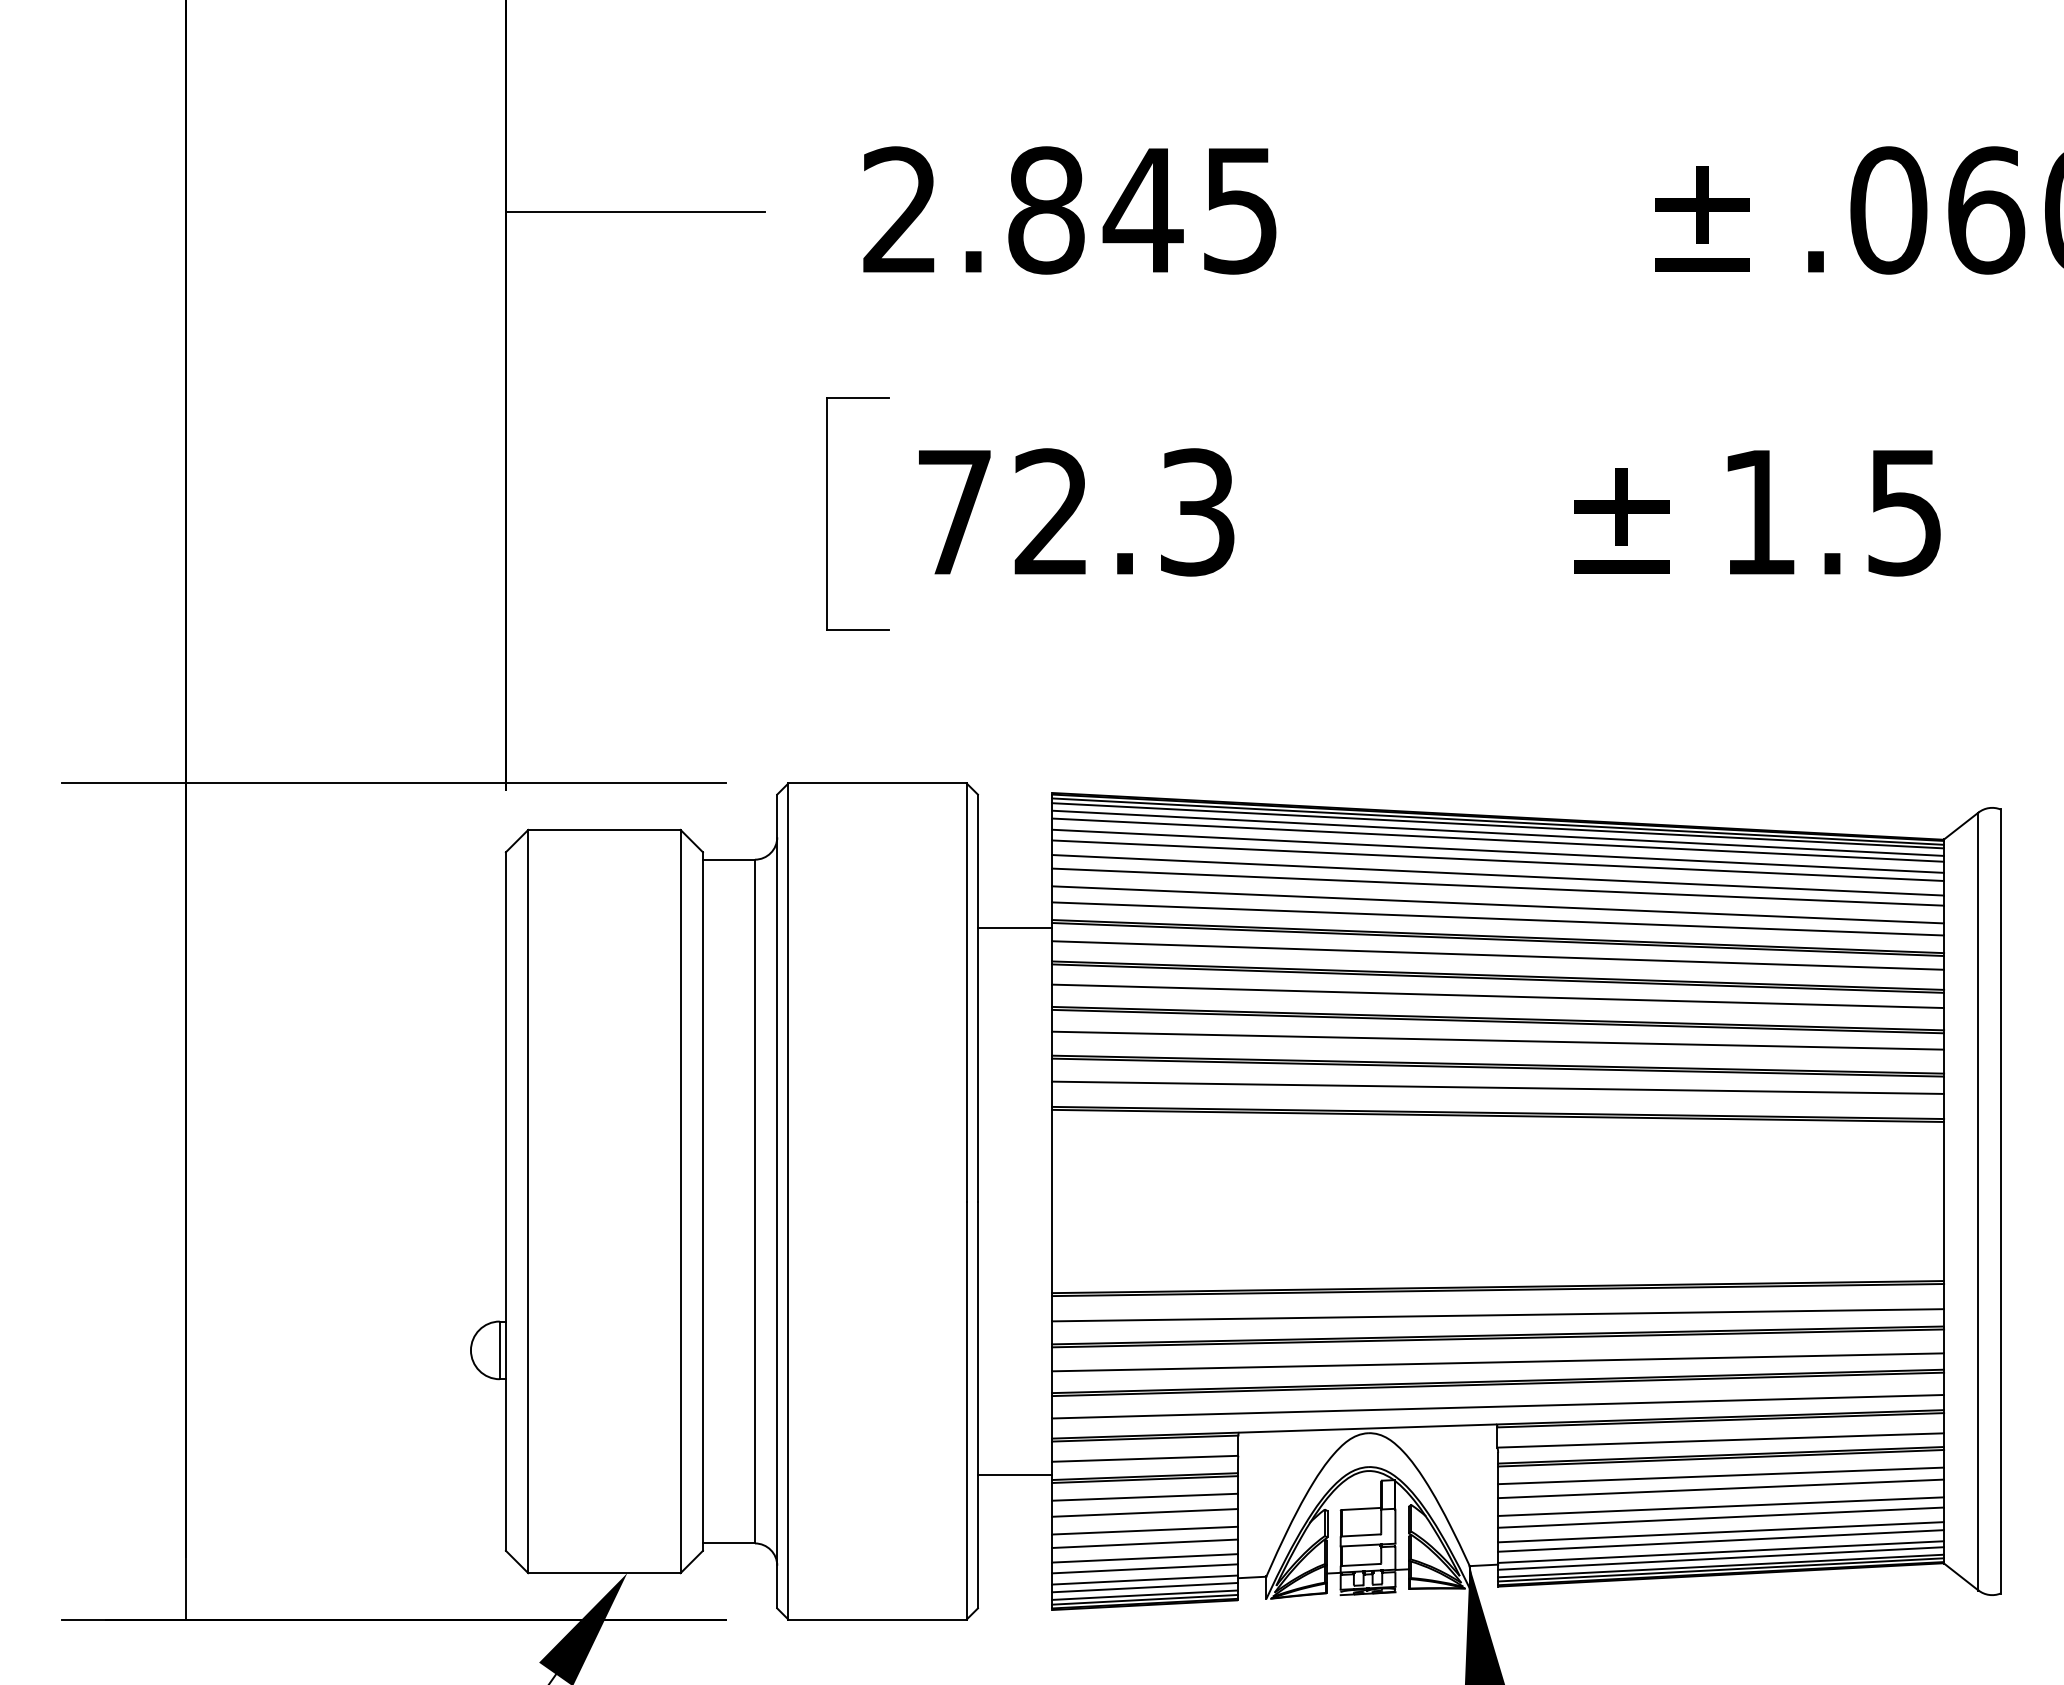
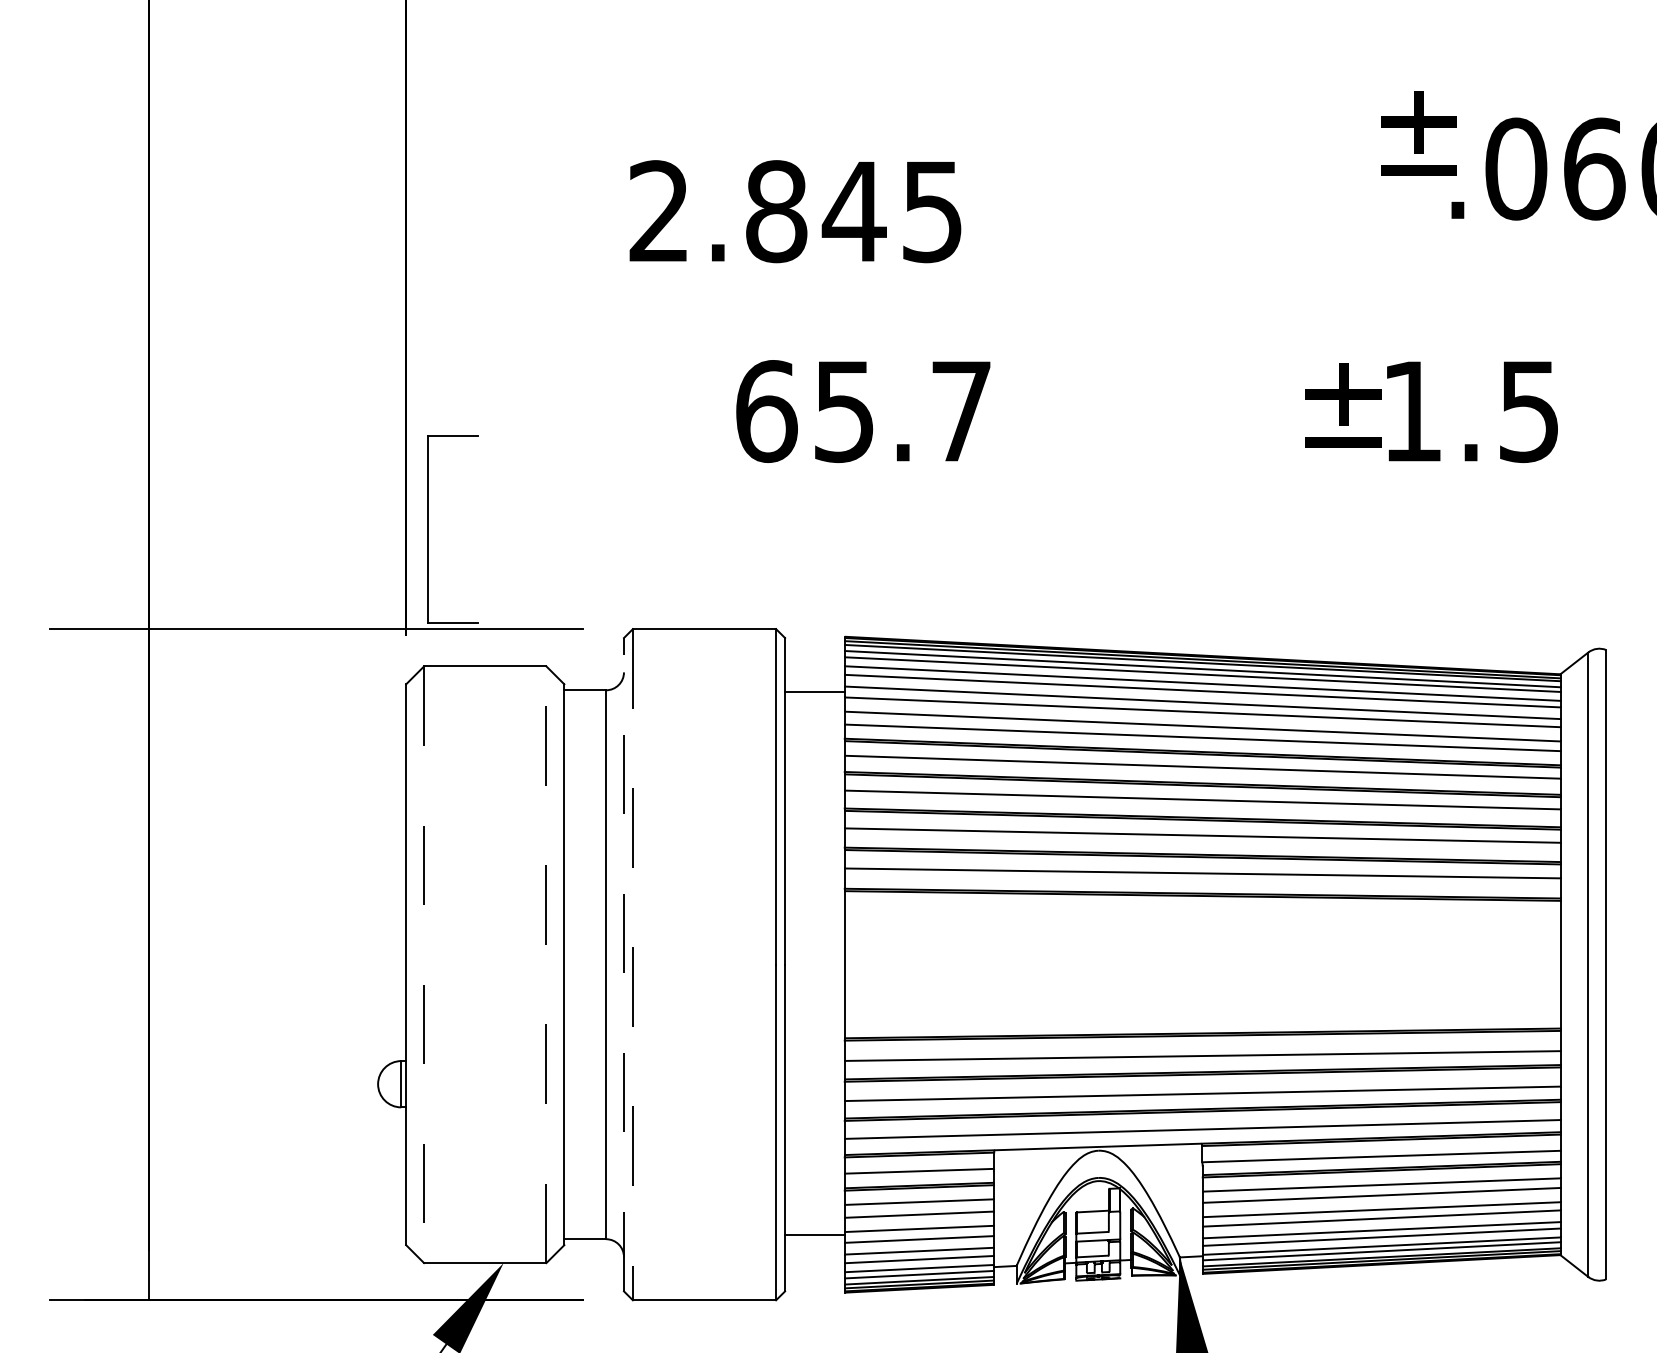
text: (1069, 210) -> (795, 211), moved
line: (635, 211) -> (510, 169), removed
text: (1702, 218) -> (1418, 133), moved
text: (1075, 512) -> (863, 411), 72.3 -> 65.7
part: (827, 513) -> (428, 529), moved
text: (1621, 520) -> (1343, 405), moved
line: (1014, 928) -> (814, 691), moved
line: (528, 1201) -> (424, 964), solid -> dashed
line: (680, 1201) -> (546, 964), solid -> dashed
line: (777, 1201) -> (624, 964), solid -> dashed
line: (788, 1202) -> (633, 965), solid -> dashed
line: (1014, 1474) -> (814, 1234), moved

